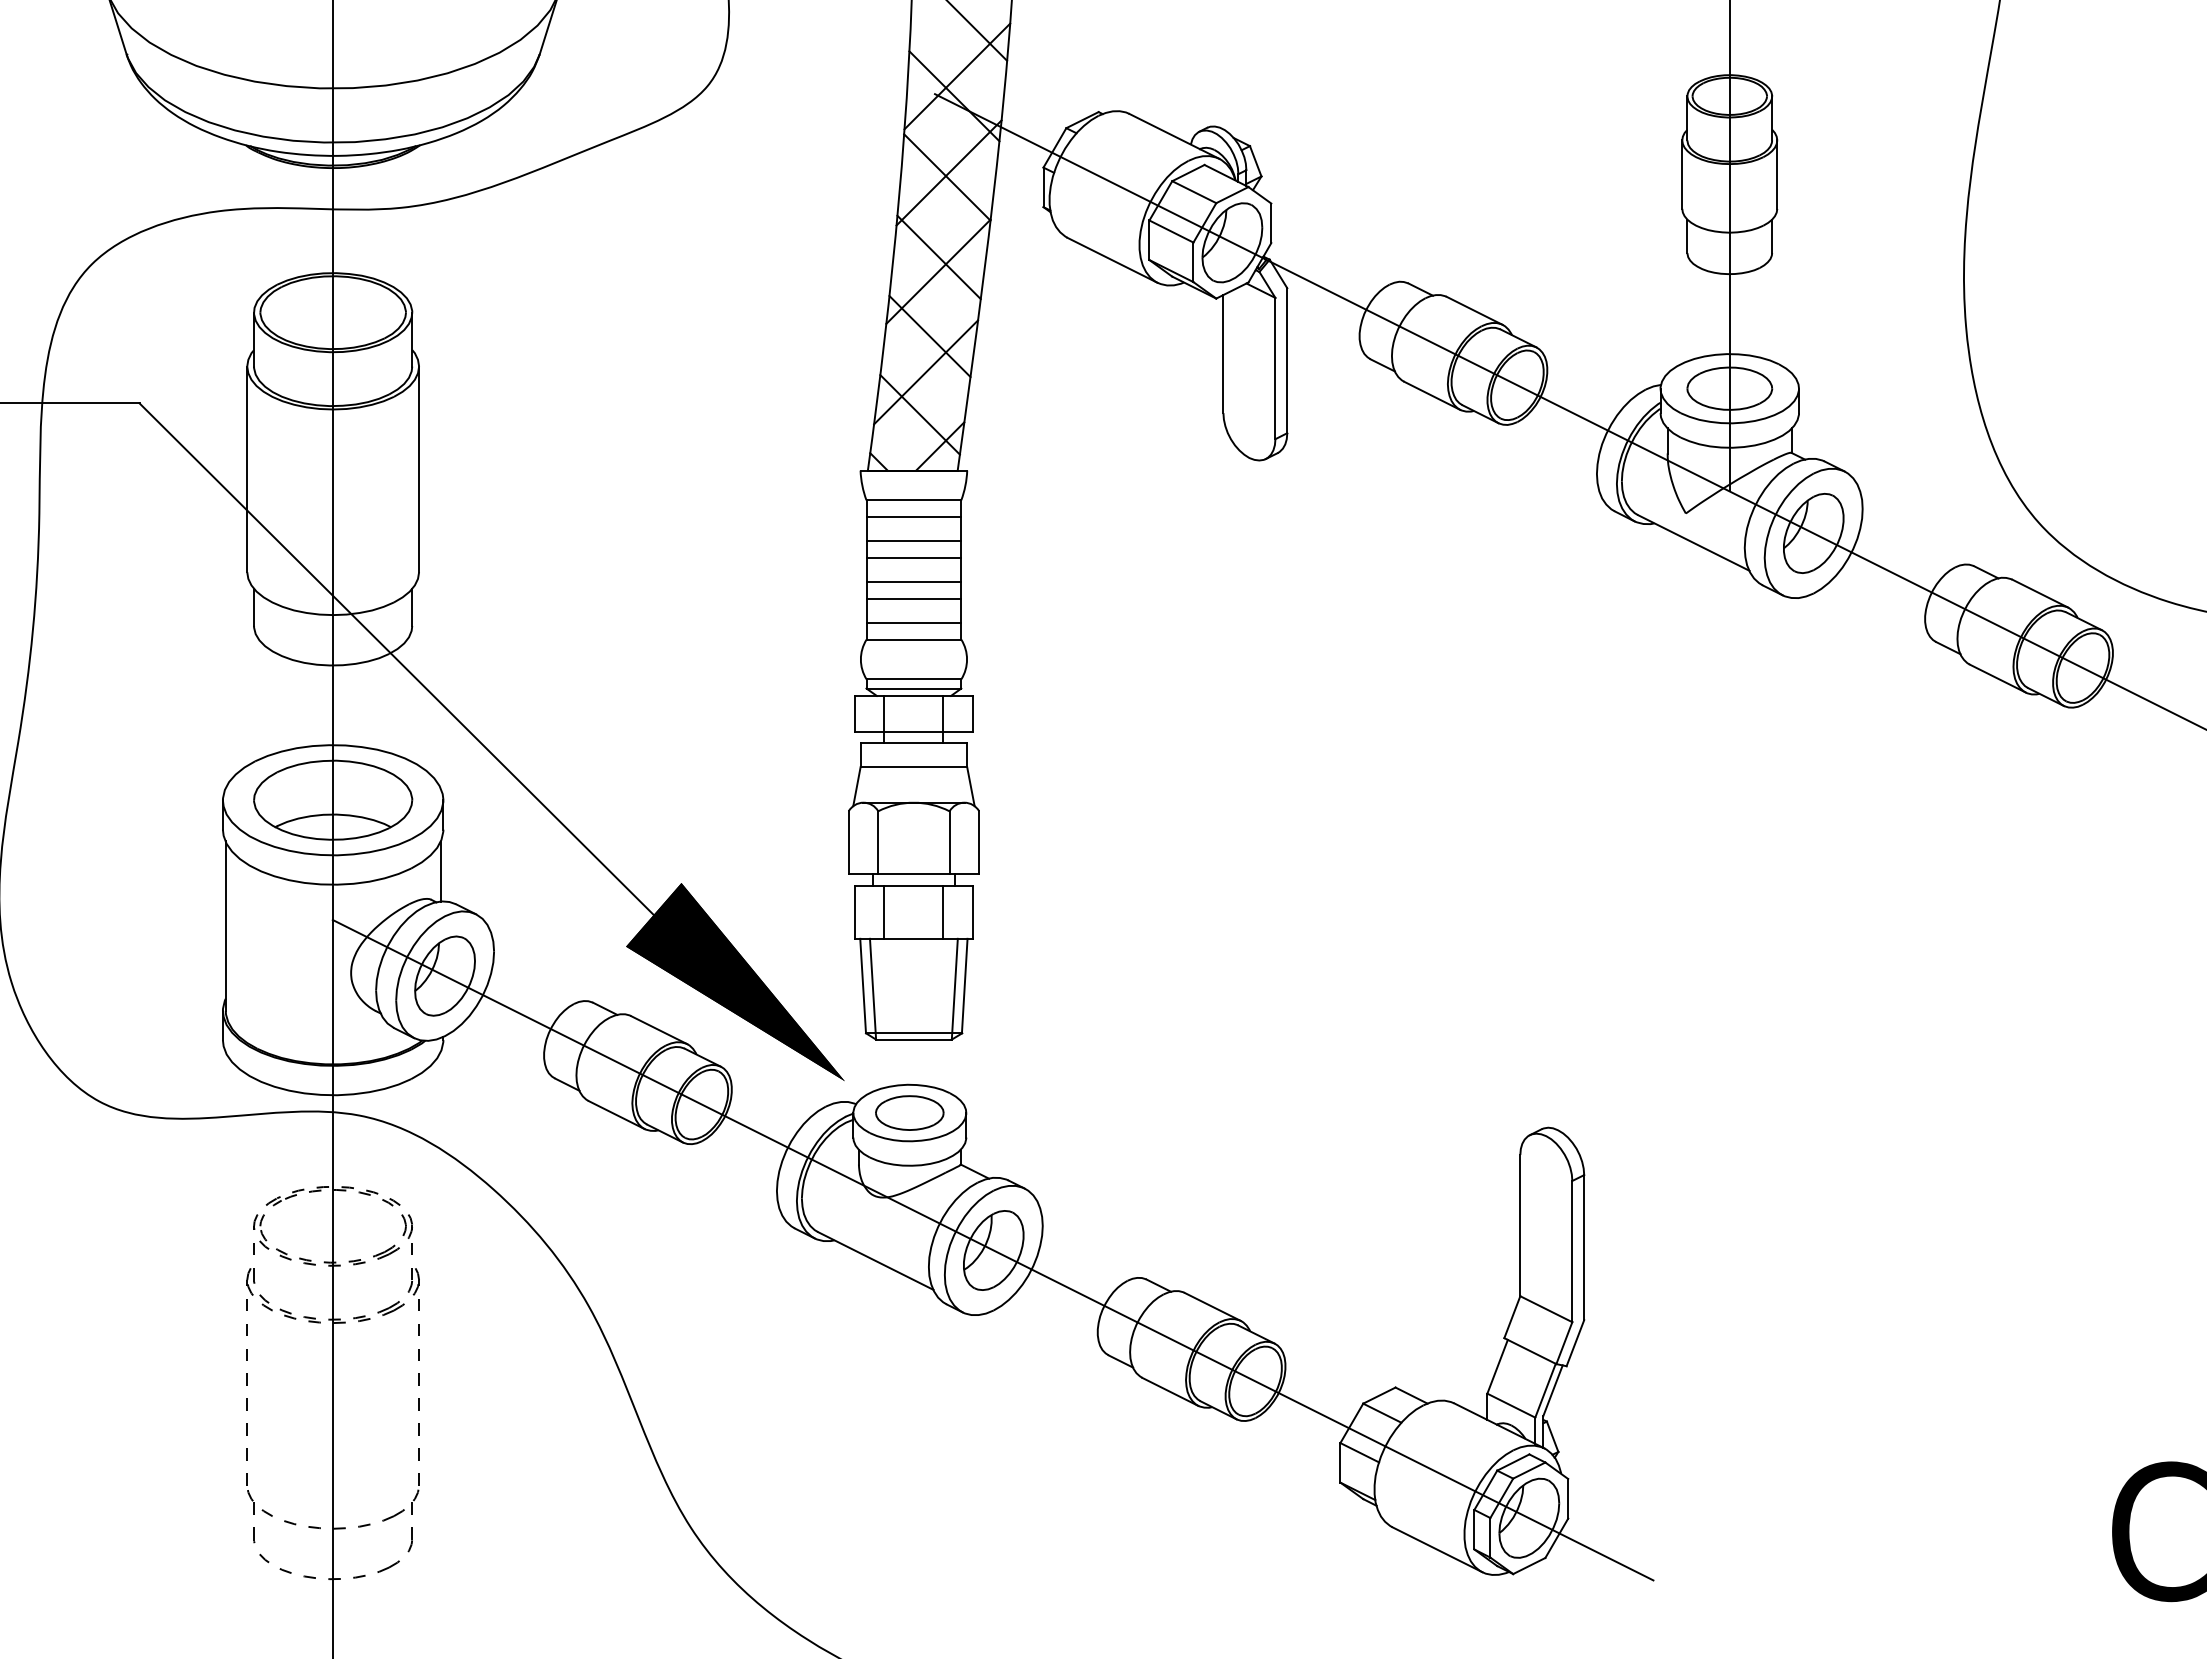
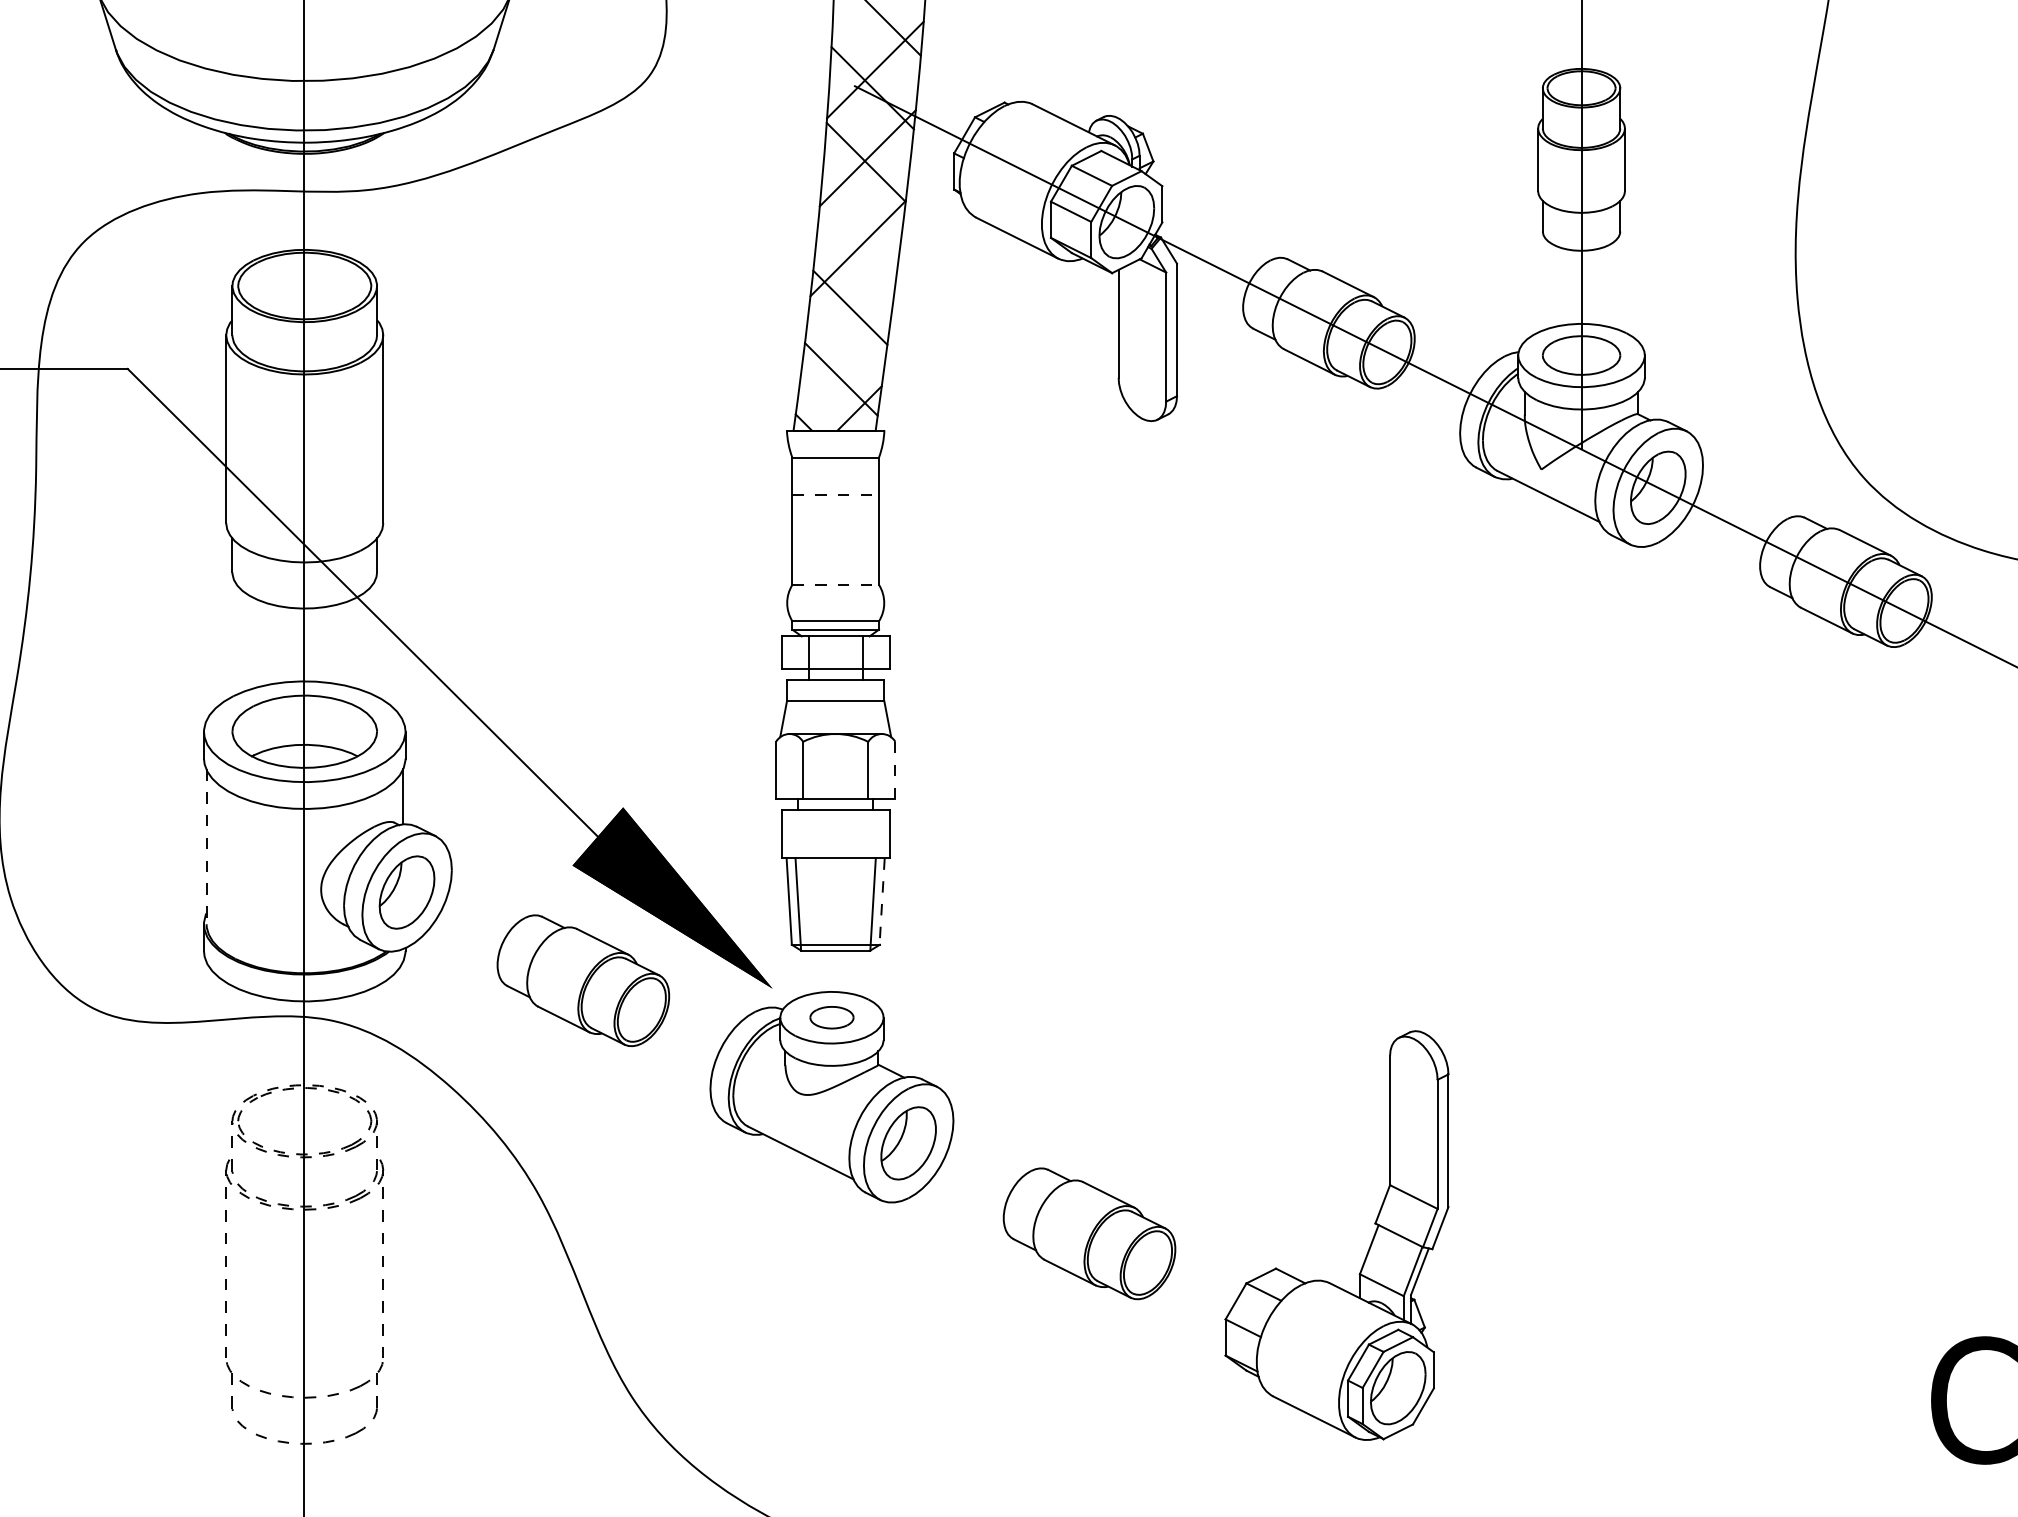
line: (938, 257) -> (858, 235), removed
line: (926, 372) -> (847, 340), removed
line: (913, 517) -> (835, 473), removed
line: (914, 540) -> (836, 494), solid -> dashed
line: (913, 558) -> (835, 510), removed
line: (913, 581) -> (835, 531), removed
line: (913, 598) -> (835, 547), removed
line: (913, 622) -> (835, 569), removed
line: (914, 639) -> (836, 584), solid -> dashed
line: (979, 842) -> (895, 770), solid -> dashed
line: (884, 911) -> (808, 833), removed
line: (943, 911) -> (862, 833), removed
line: (225, 926) -> (206, 847), solid -> dashed
line: (964, 986) -> (881, 902), solid -> dashed
part: (909, 1112) -> (831, 1017), size x0.7
line: (992, 1249) -> (907, 1142), removed

